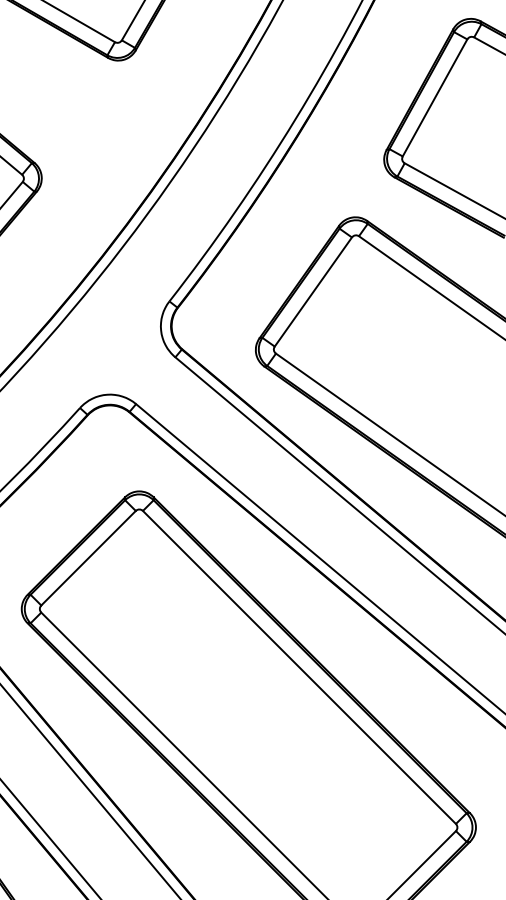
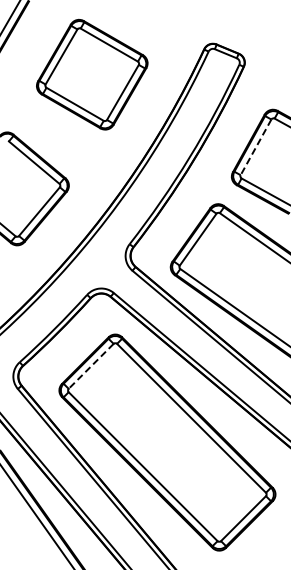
line: (436, 98) -> (256, 147), solid -> dashed
line: (89, 558) -> (91, 366), solid -> dashed

